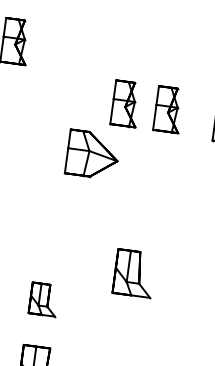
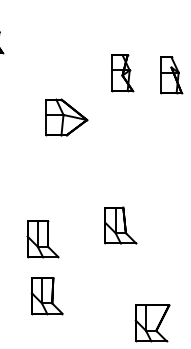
part: (125, 104) -> (87, 73), removed
part: (133, 273) -> (120, 225), moved
part: (43, 299) -> (42, 239), size x1.43

